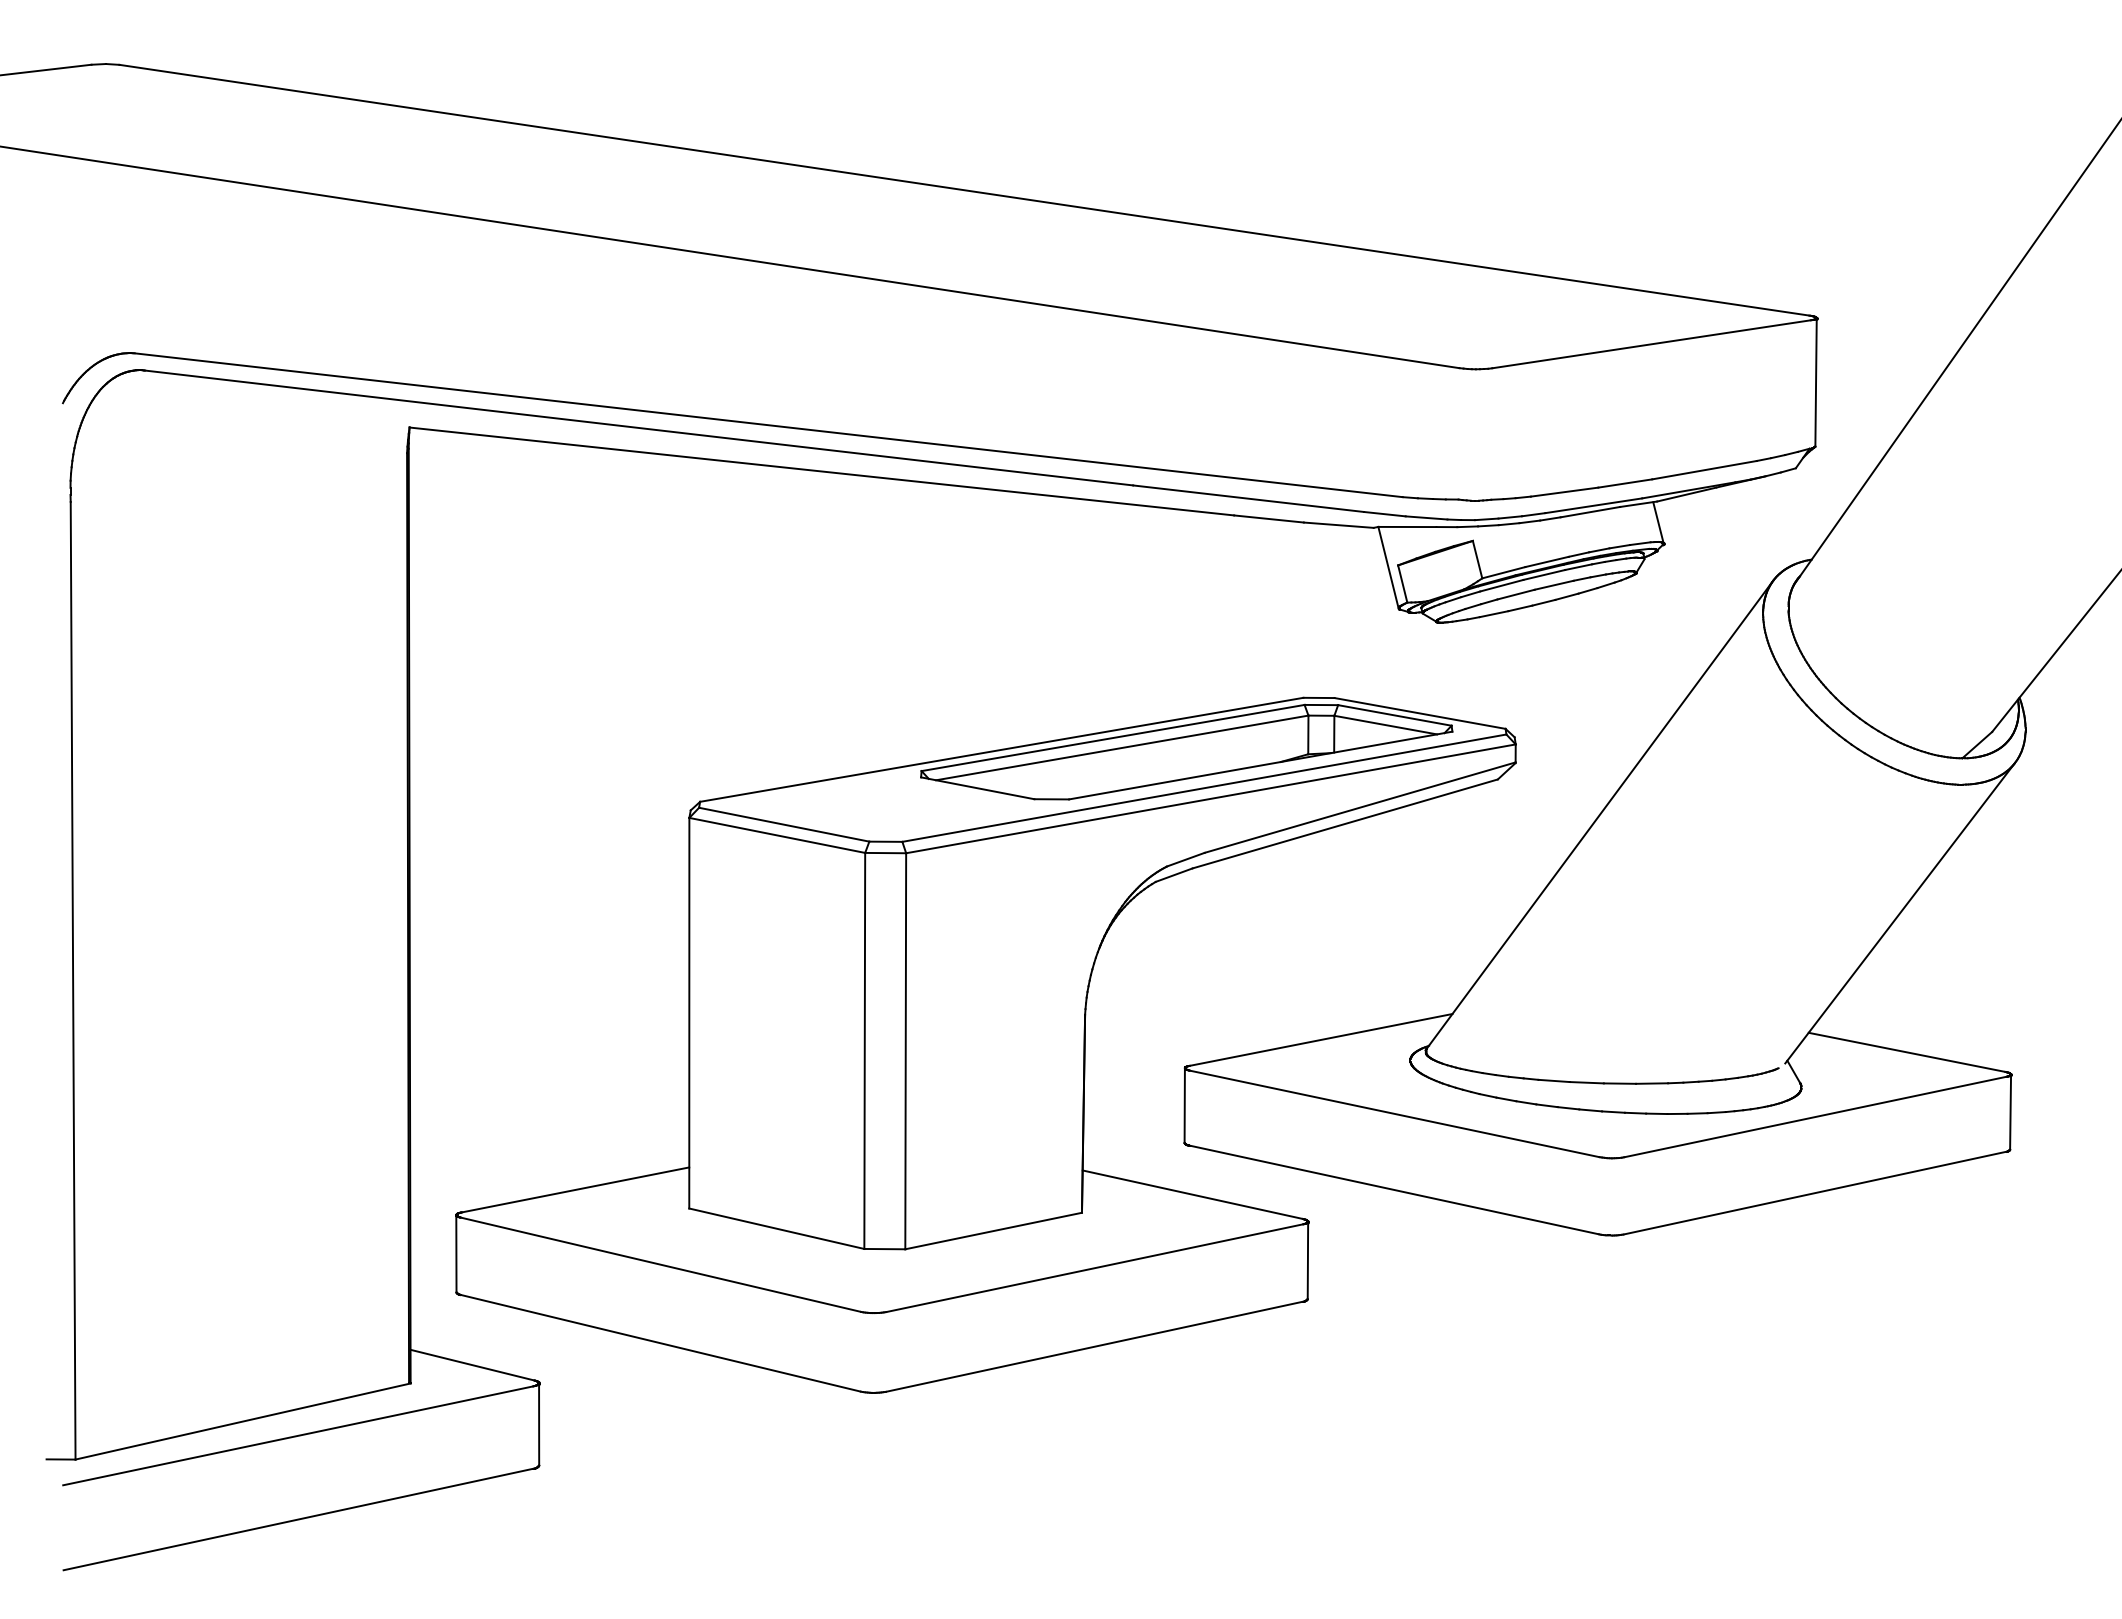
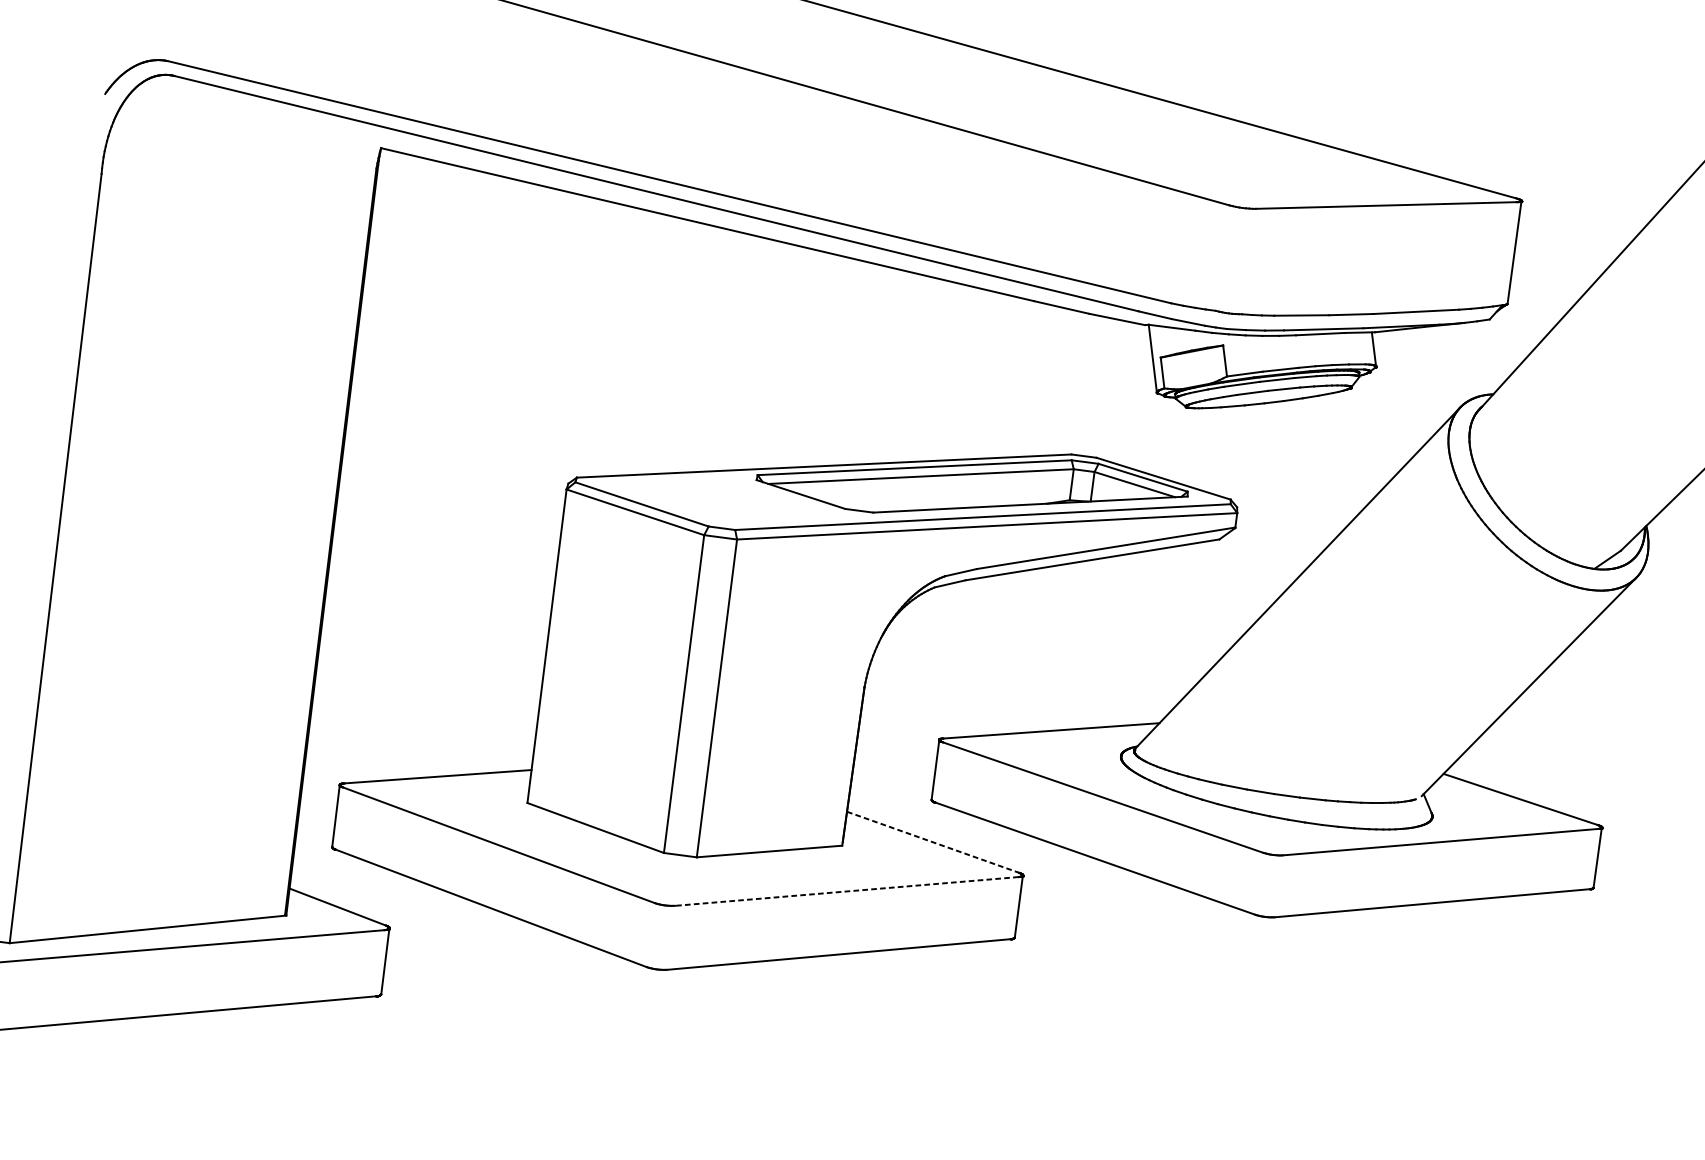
line: (1192, 1194) -> (932, 842), solid -> dashed
line: (1094, 1268) -> (846, 891), solid -> dashed

